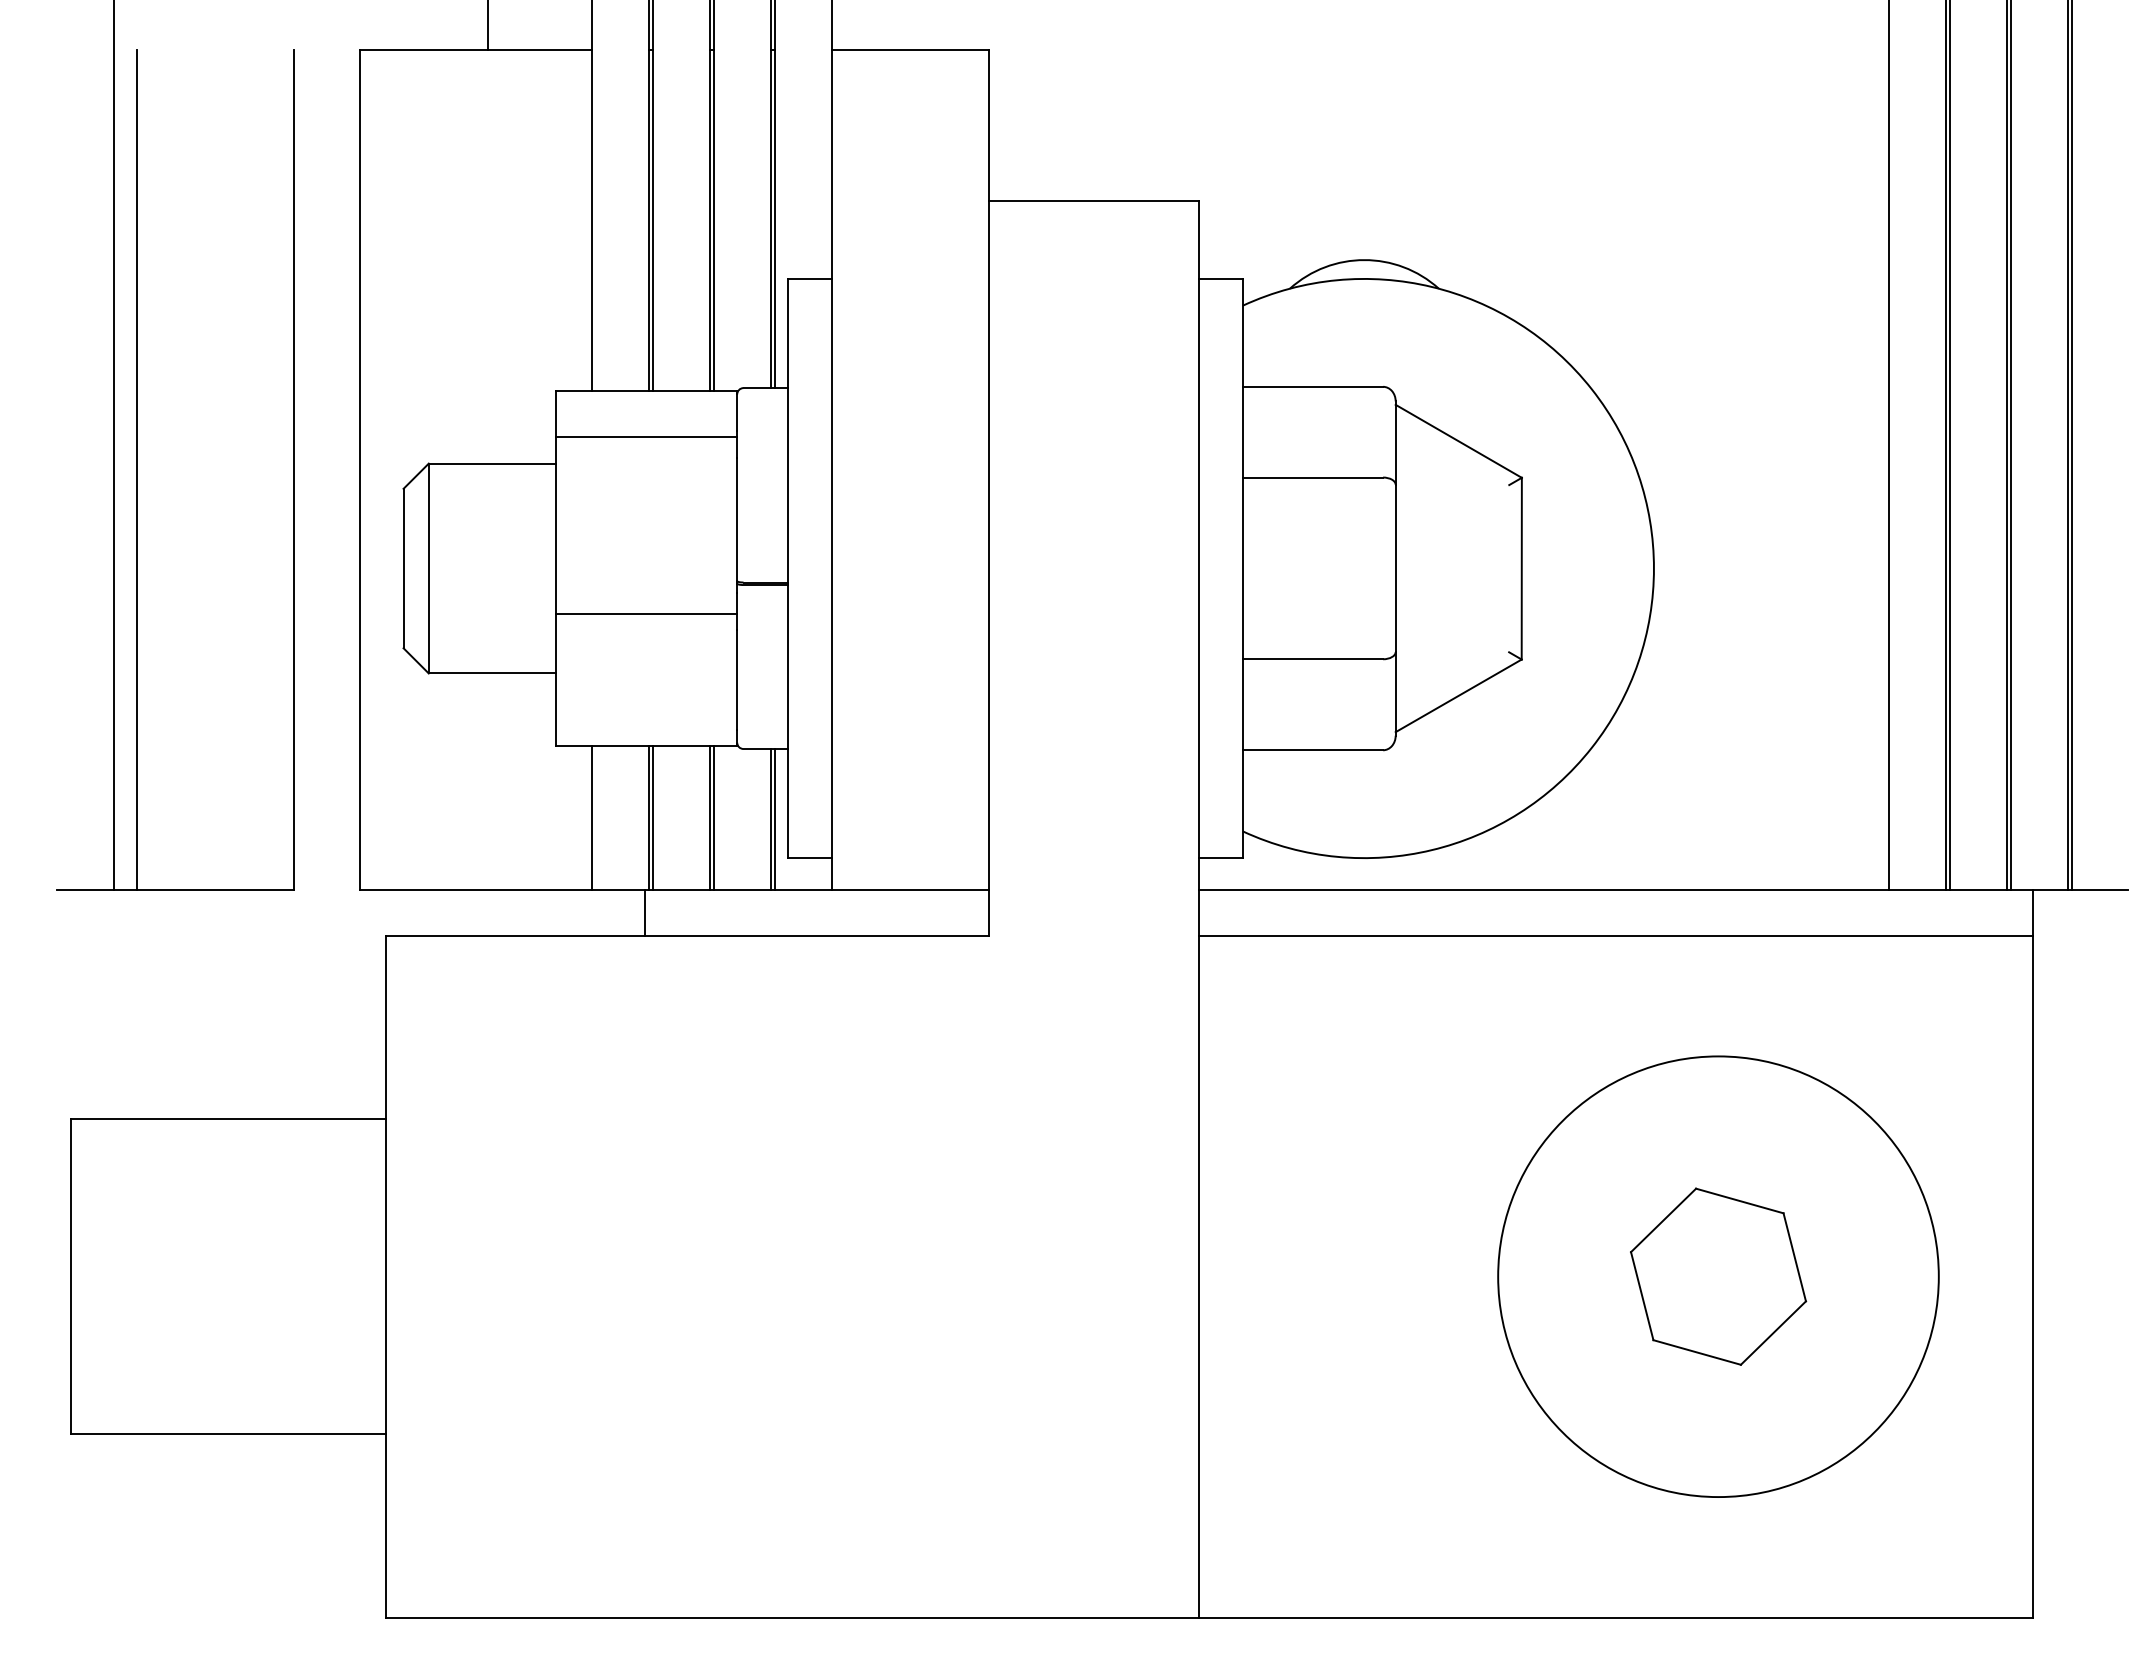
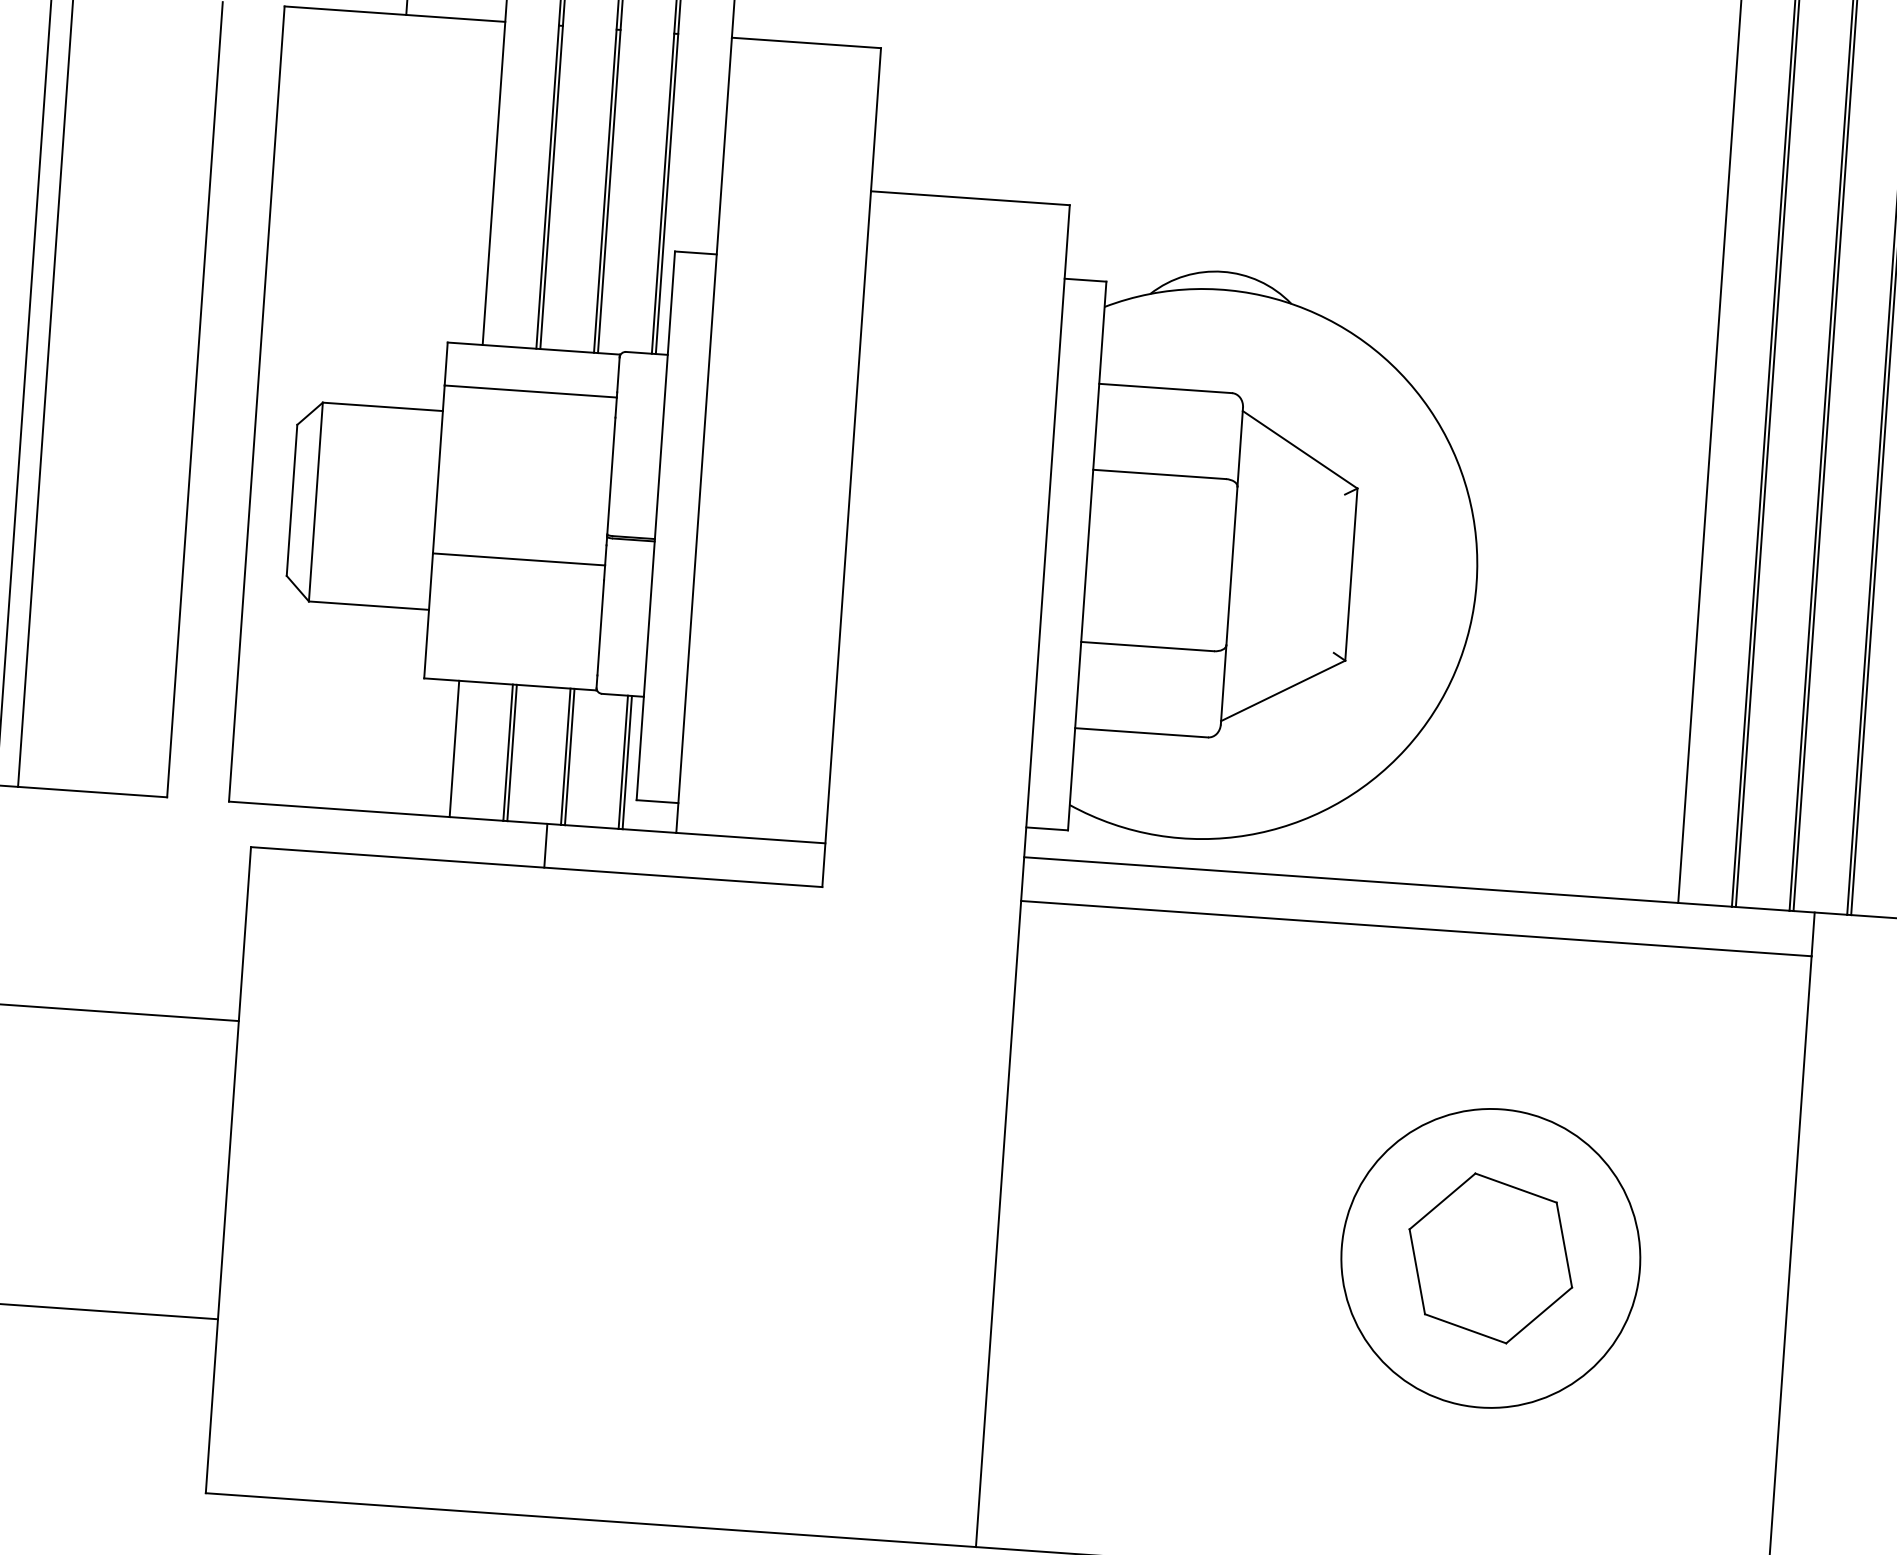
line: (644, 912) -> (545, 845), moved
circle: (1718, 1276) -> (1490, 1258), size x0.71

